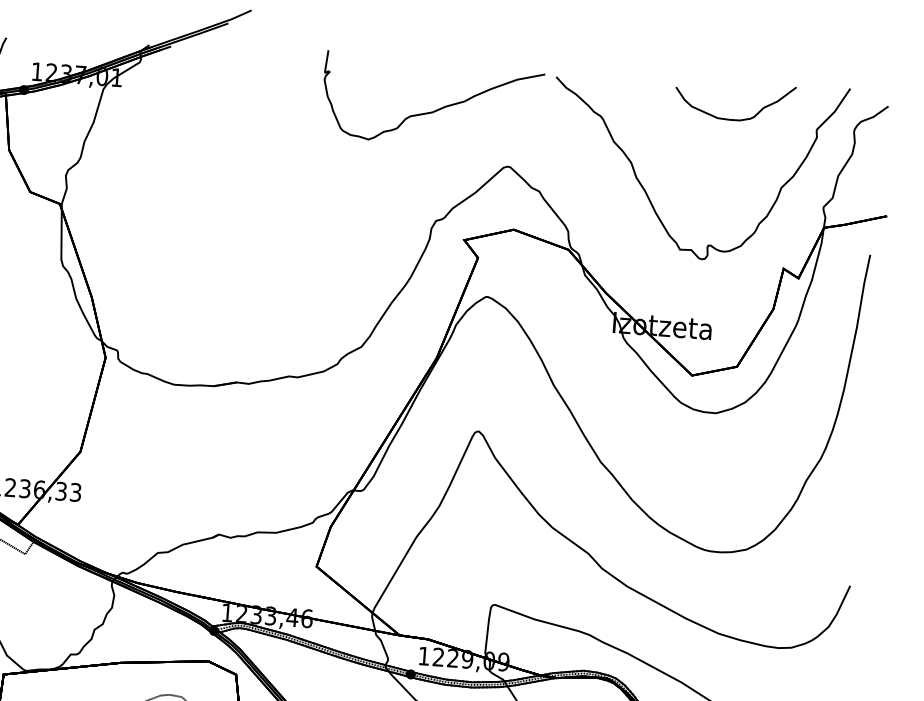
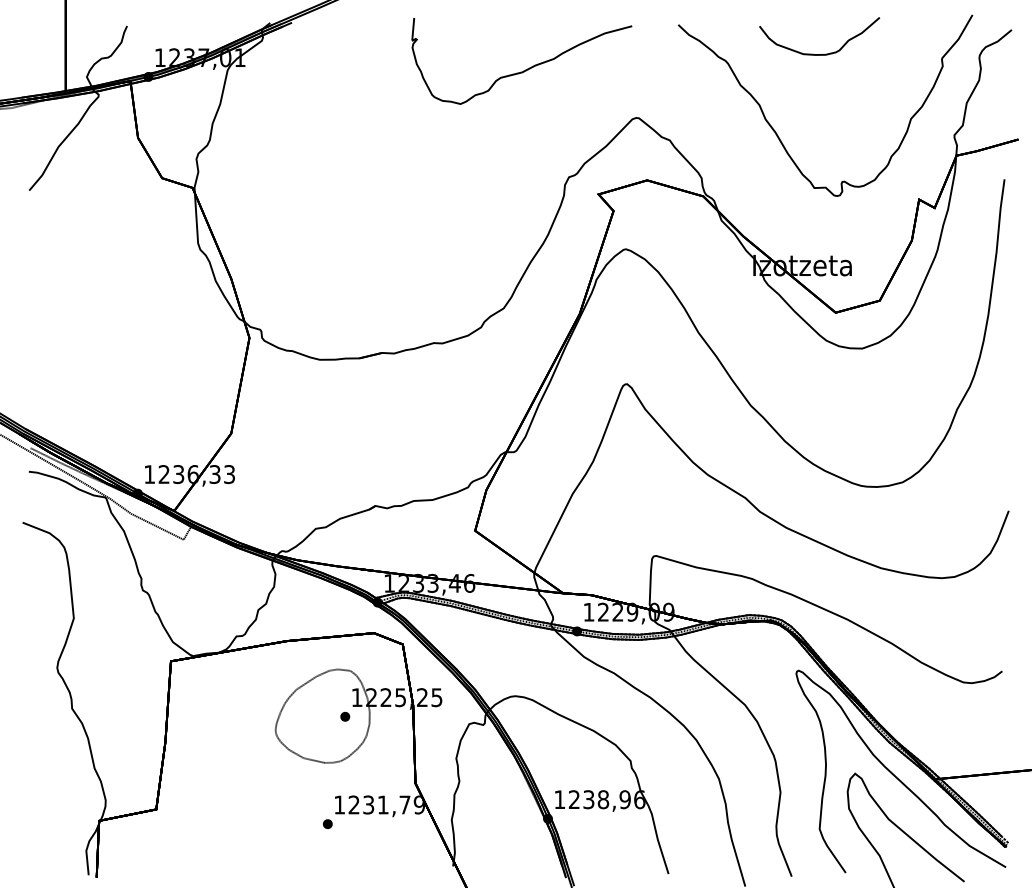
curve: (435, 109) -> (525, 69), moved
curve: (733, 119) -> (819, 54), moved

